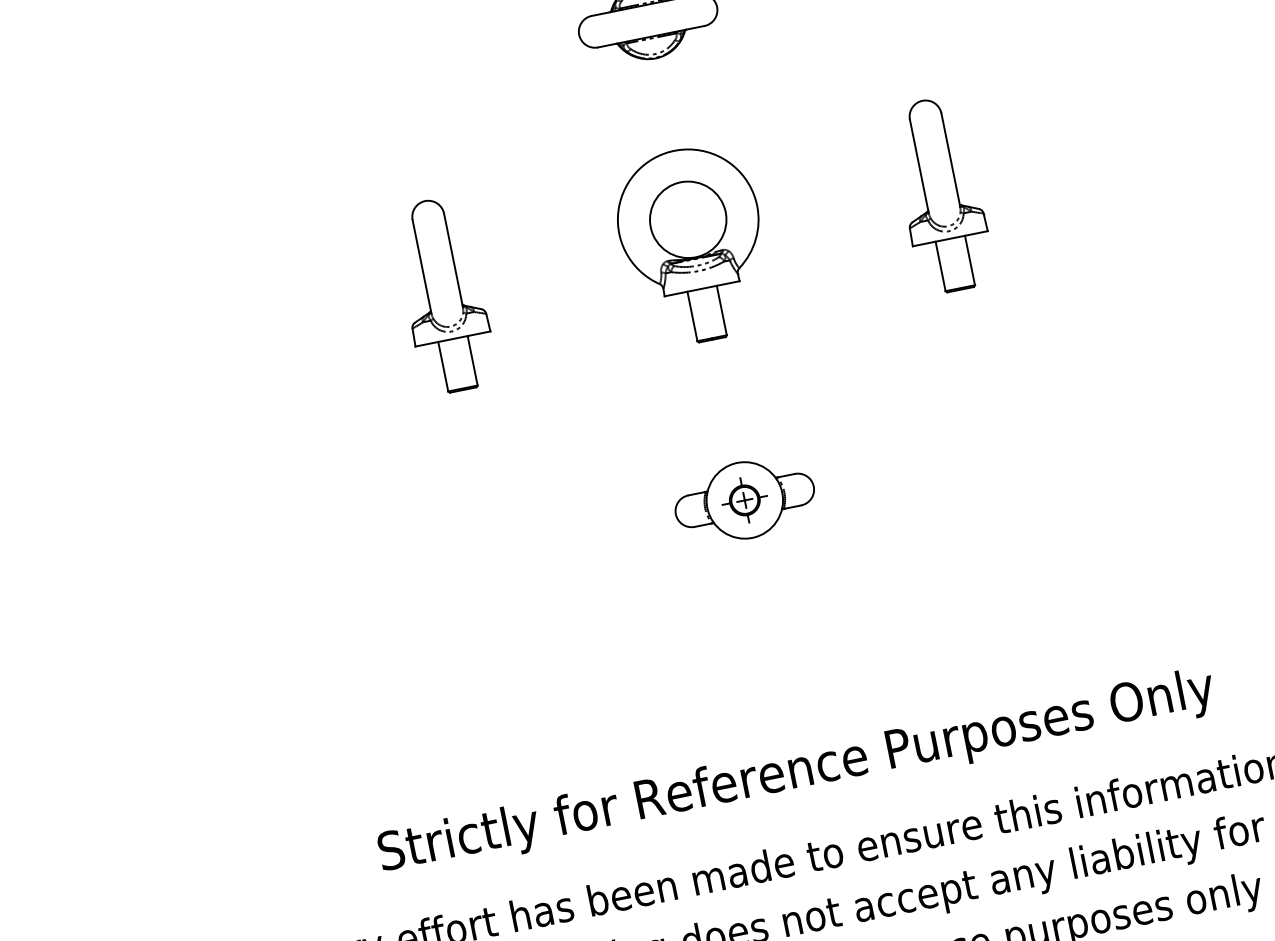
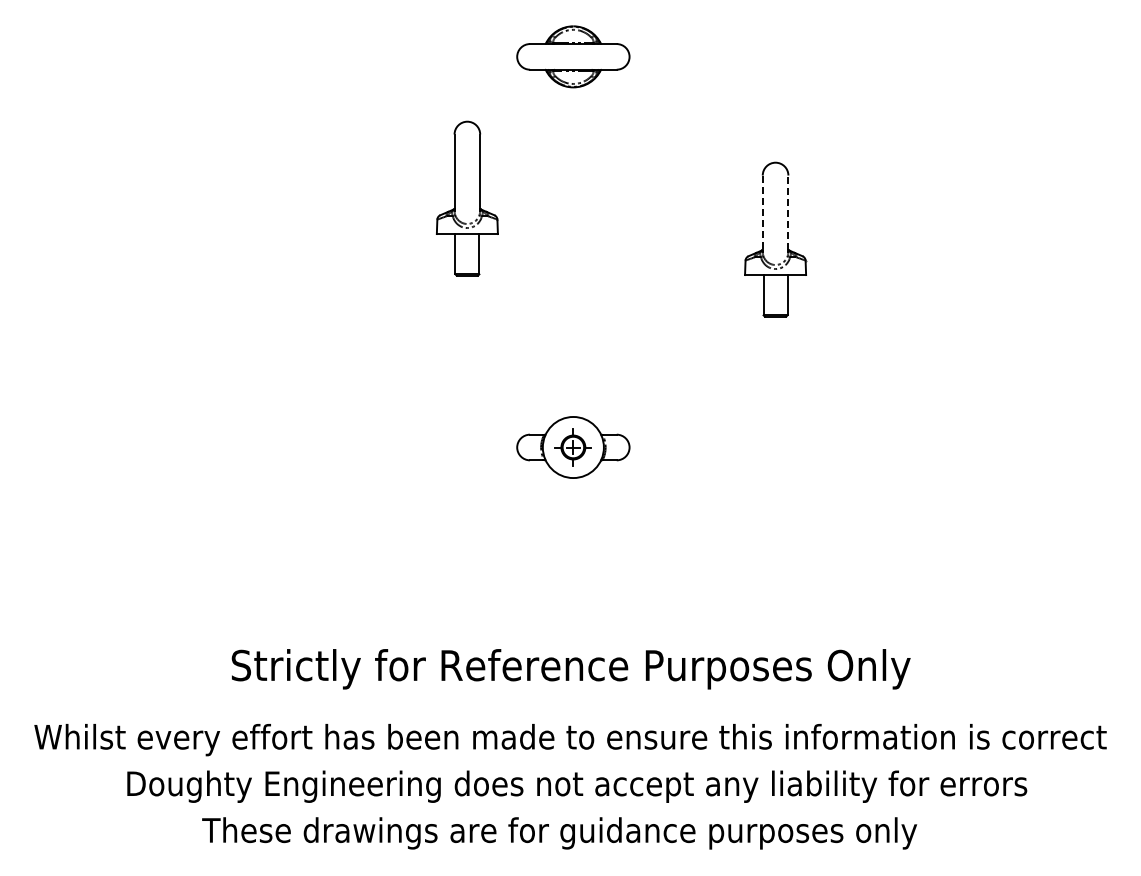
line: (950, 158) -> (788, 212), solid -> dashed
line: (919, 166) -> (762, 213), solid -> dashed
part: (693, 245) -> (573, 239), removed
part: (444, 295) -> (467, 198), moved

